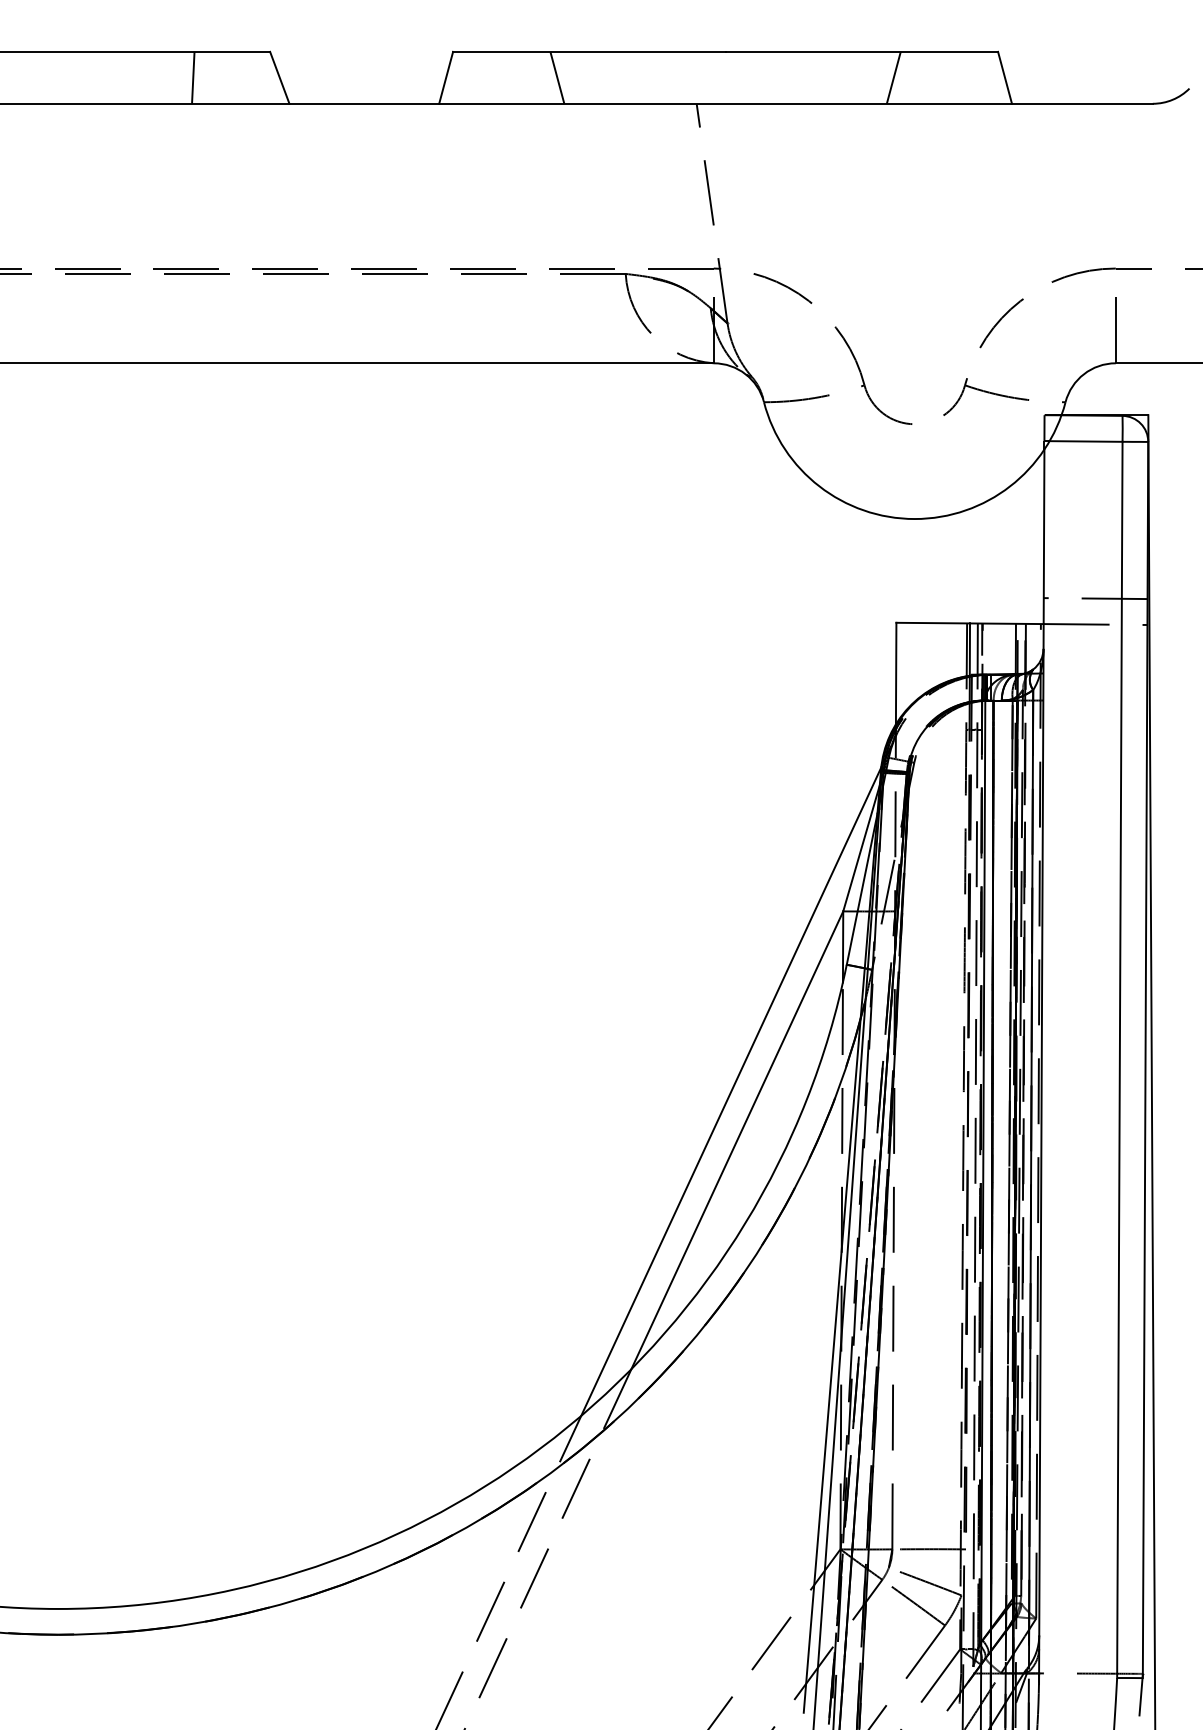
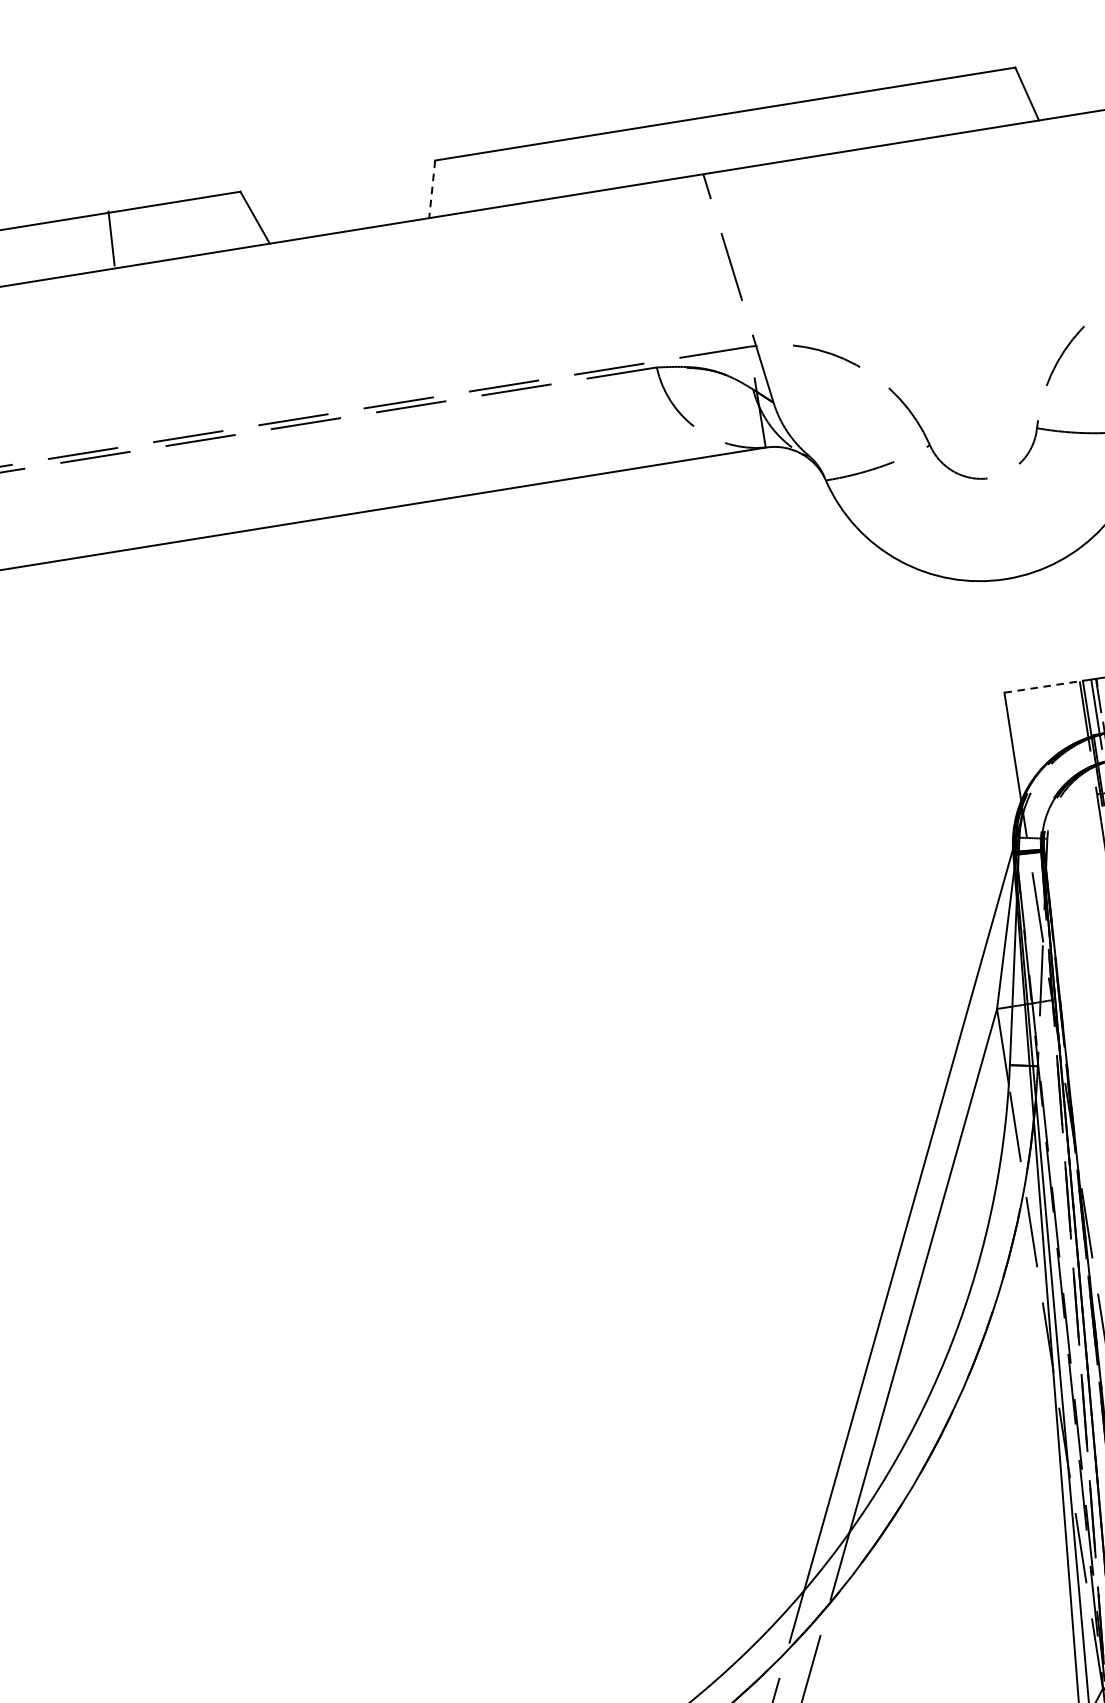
line: (193, 77) -> (111, 238), moved
line: (446, 77) -> (432, 188), solid -> dashed
line: (557, 77) -> (550, 170), removed
line: (893, 77) -> (908, 112), removed
line: (933, 623) -> (1044, 687), solid -> dashed

